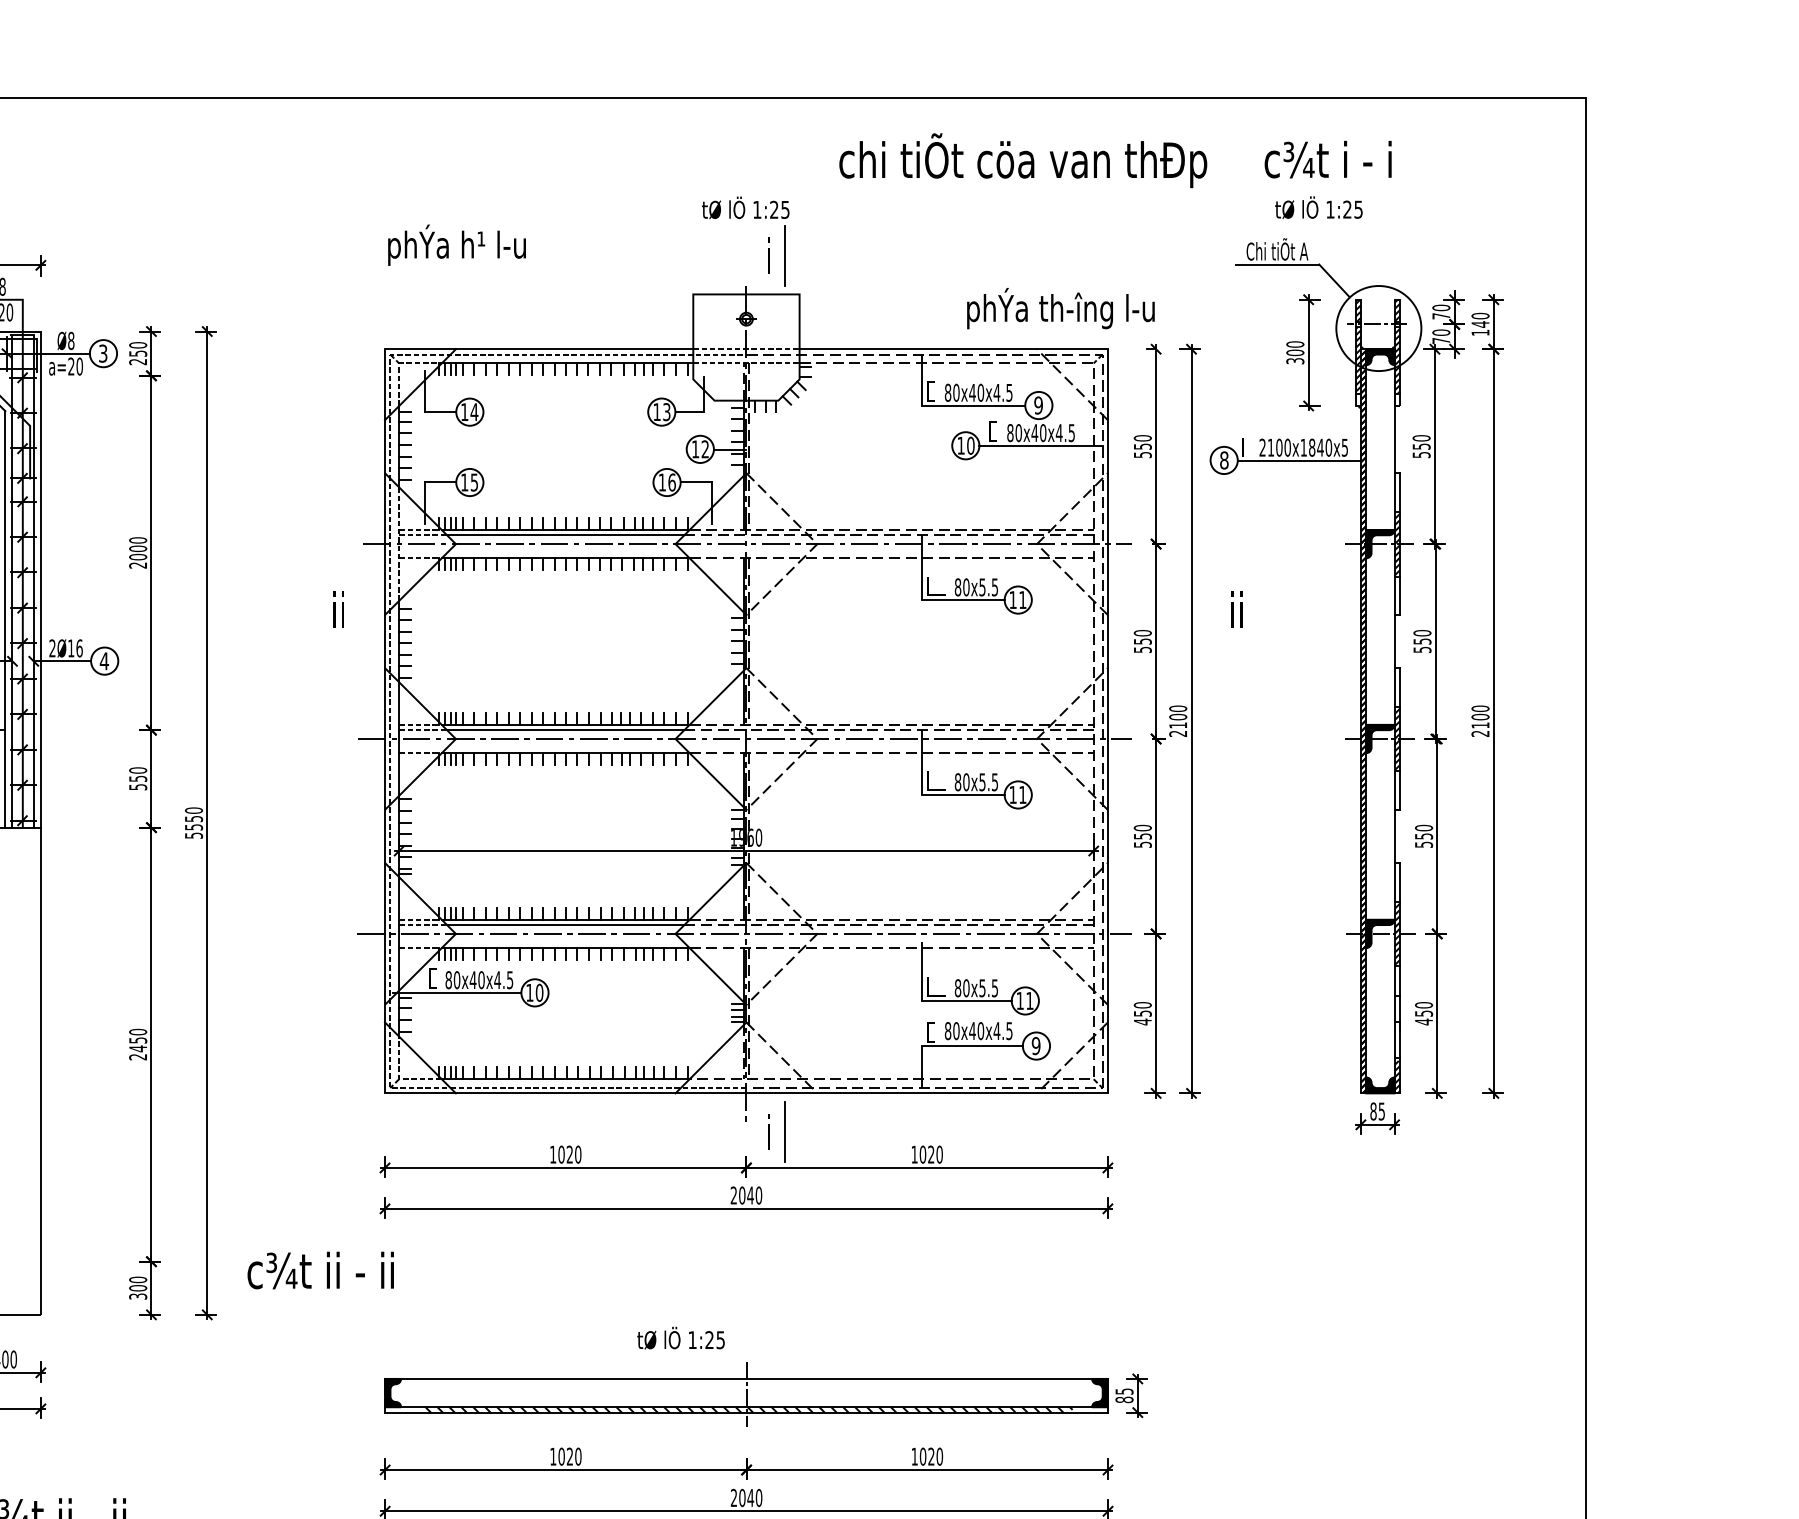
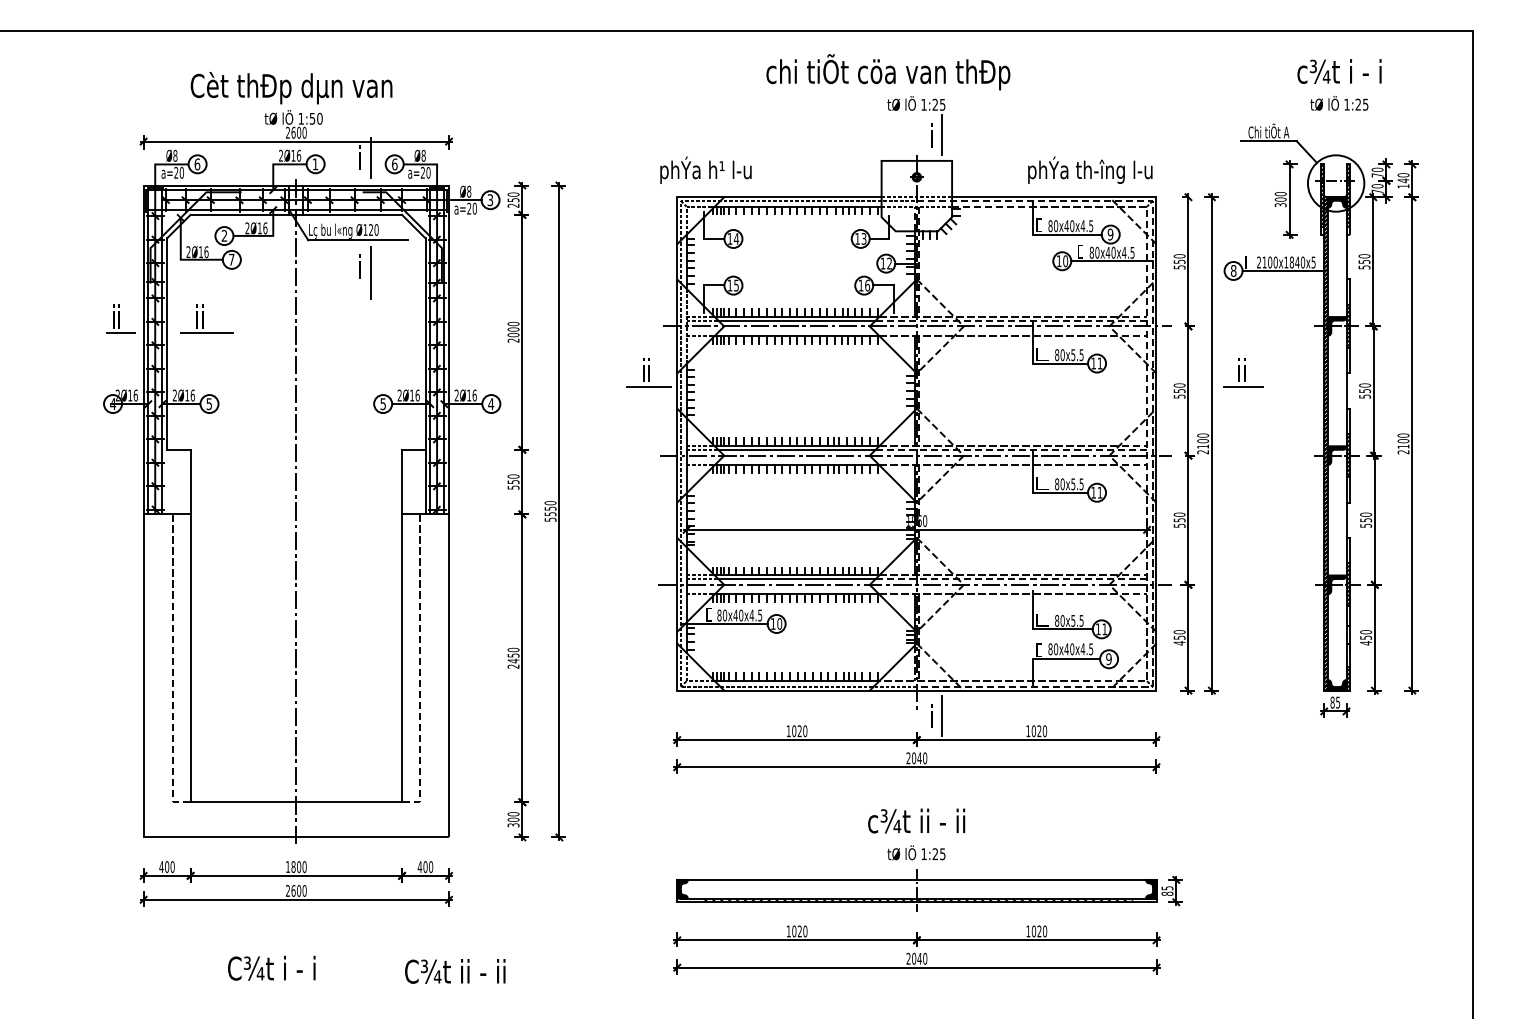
text: (1328, 159) -> (1339, 71), moved
text: (1023, 161) -> (888, 72), moved
text: (1319, 207) -> (1339, 103), moved
text: (456, 244) -> (705, 169), moved
text: (1061, 307) -> (1090, 169), moved
line: (341, 634) -> (648, 386), added
line: (1237, 634) -> (1242, 386), added
text: (320, 1269) -> (916, 820), moved
text: (681, 1337) -> (916, 852), moved

